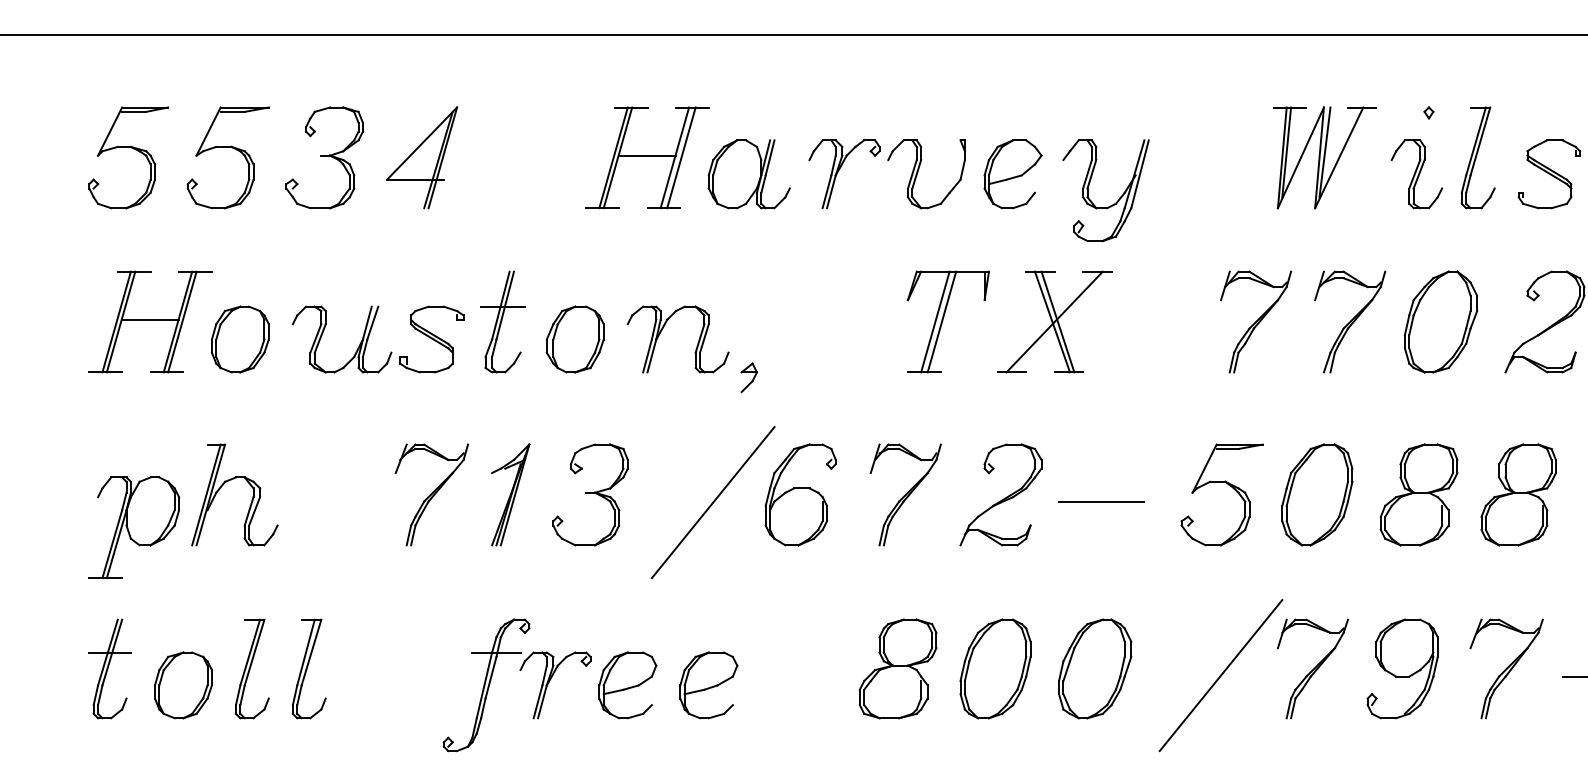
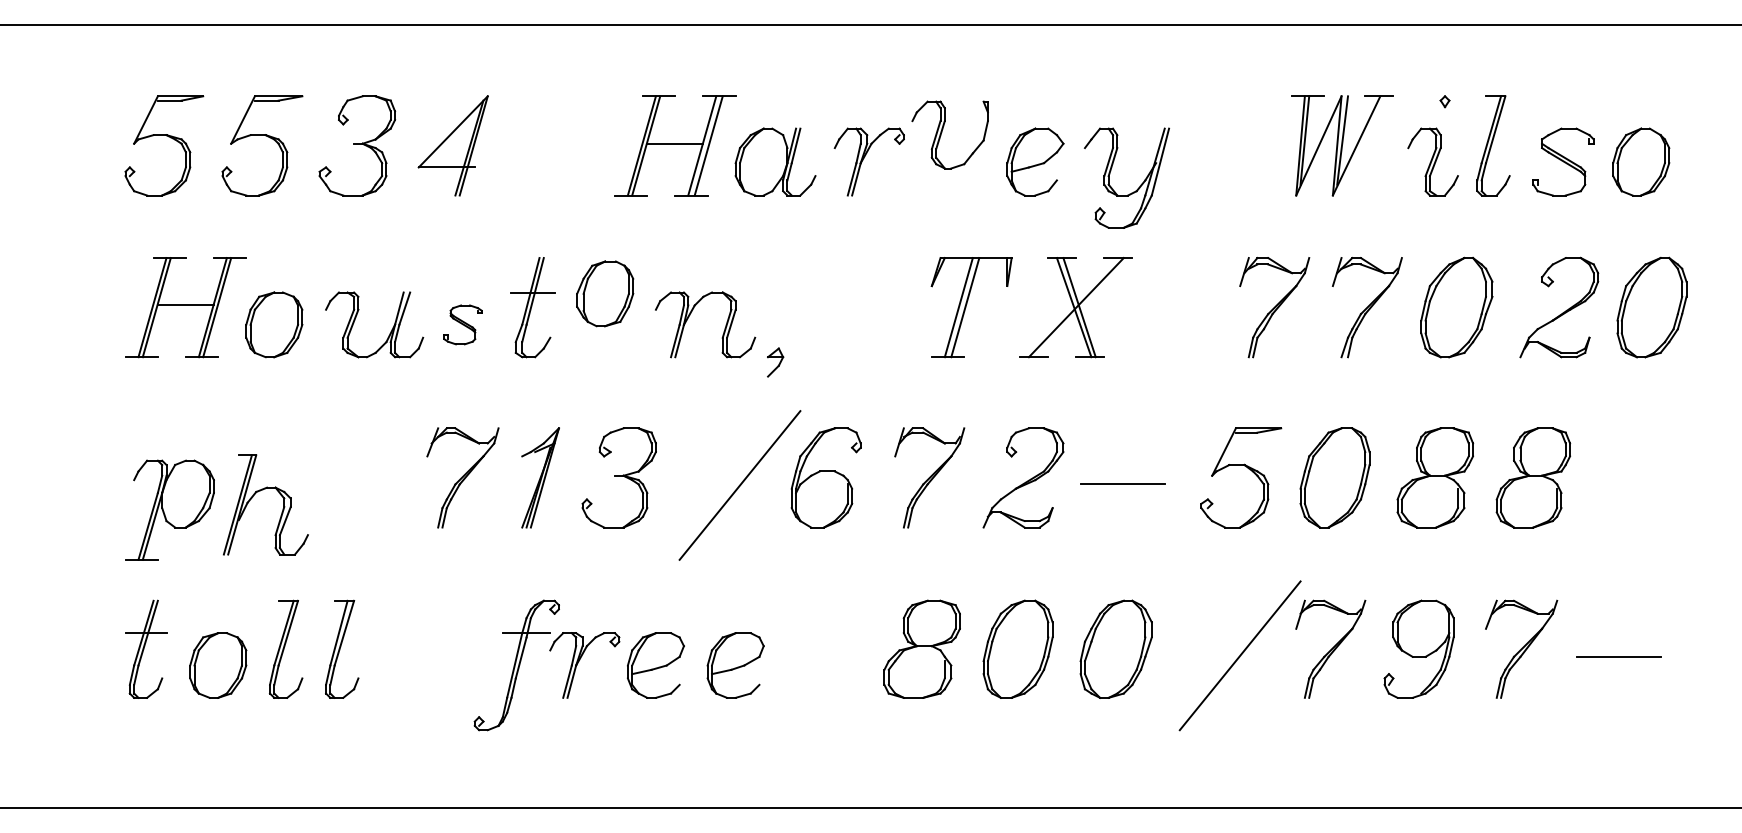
part: (918, 171) -> (942, 132), moved
part: (431, 339) -> (462, 324), size x0.6
part: (575, 339) -> (605, 293), moved
part: (227, 482) -> (258, 492), moved

